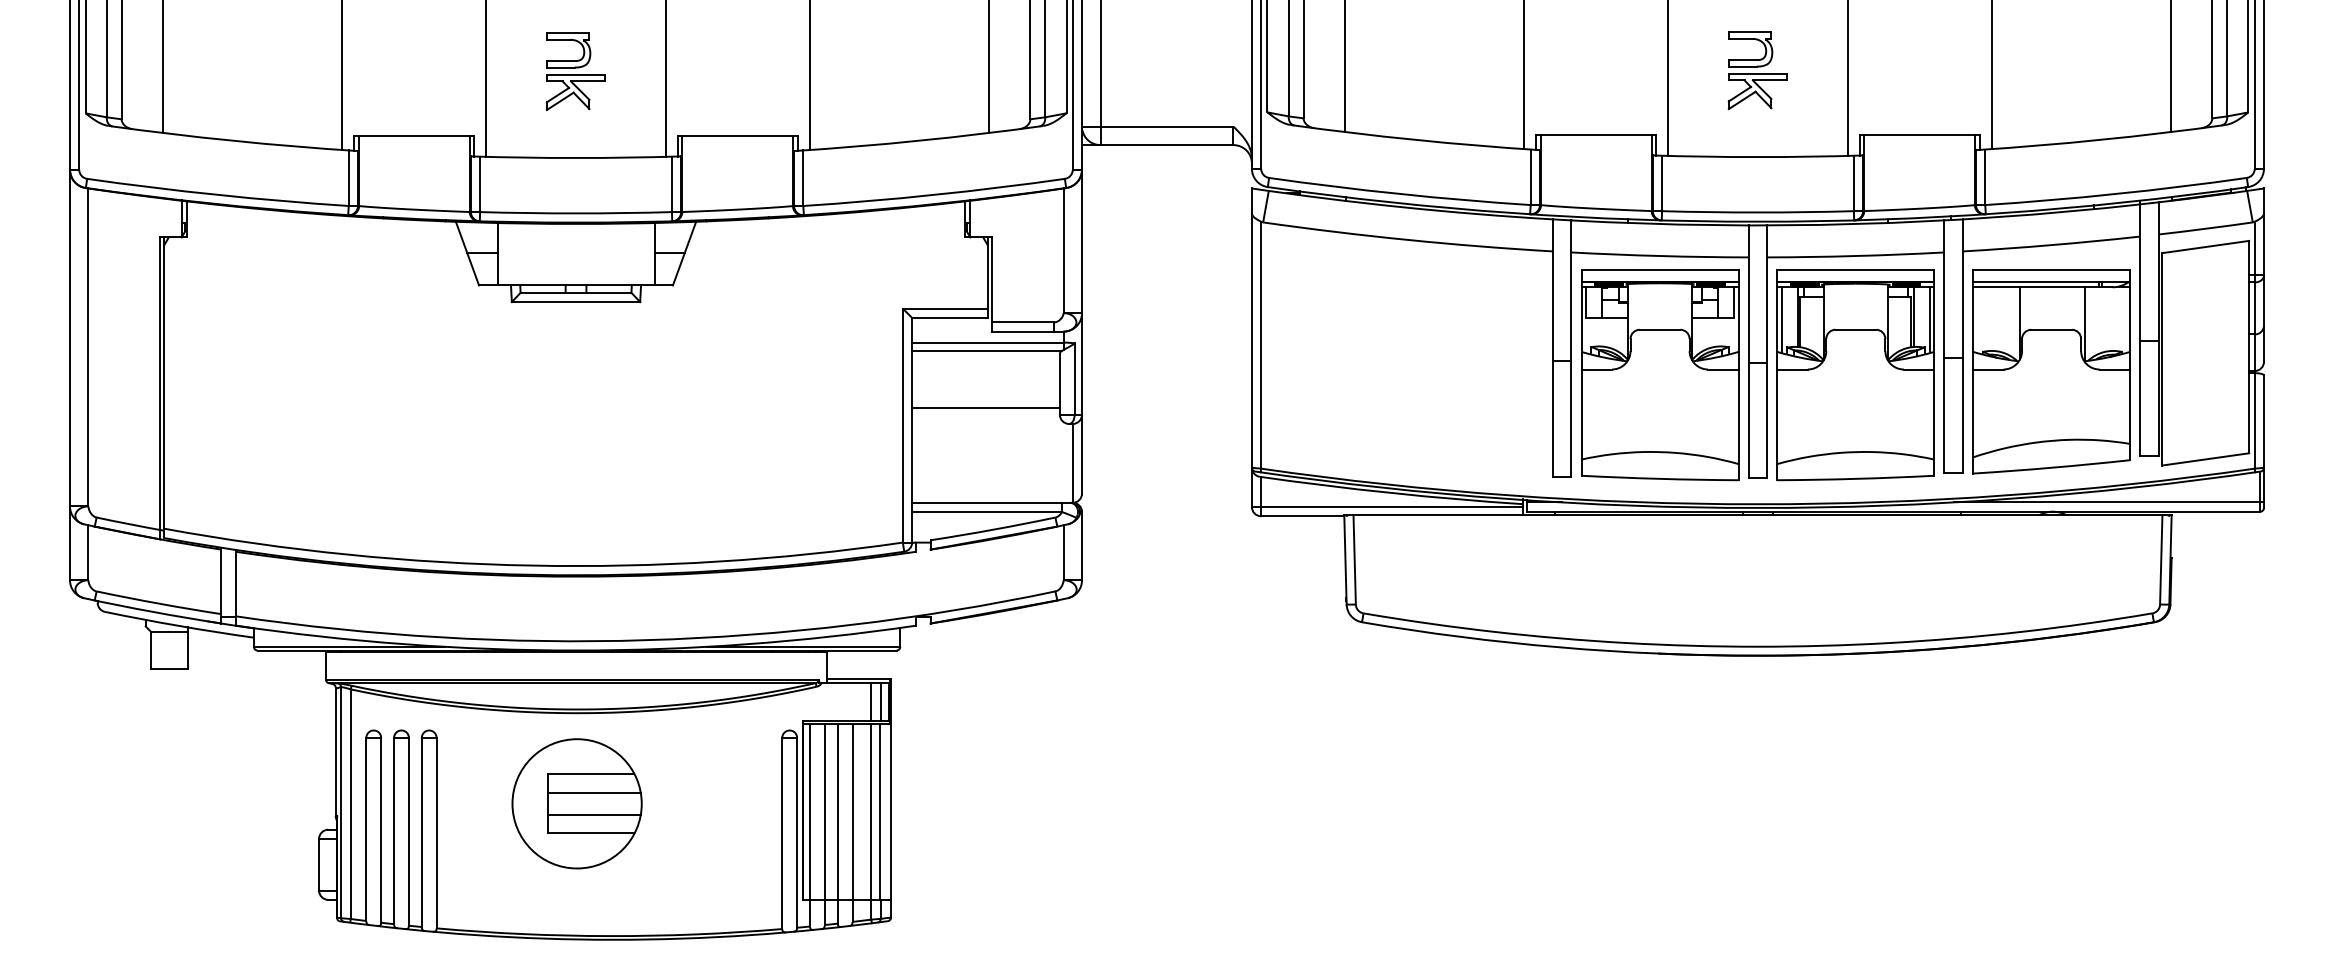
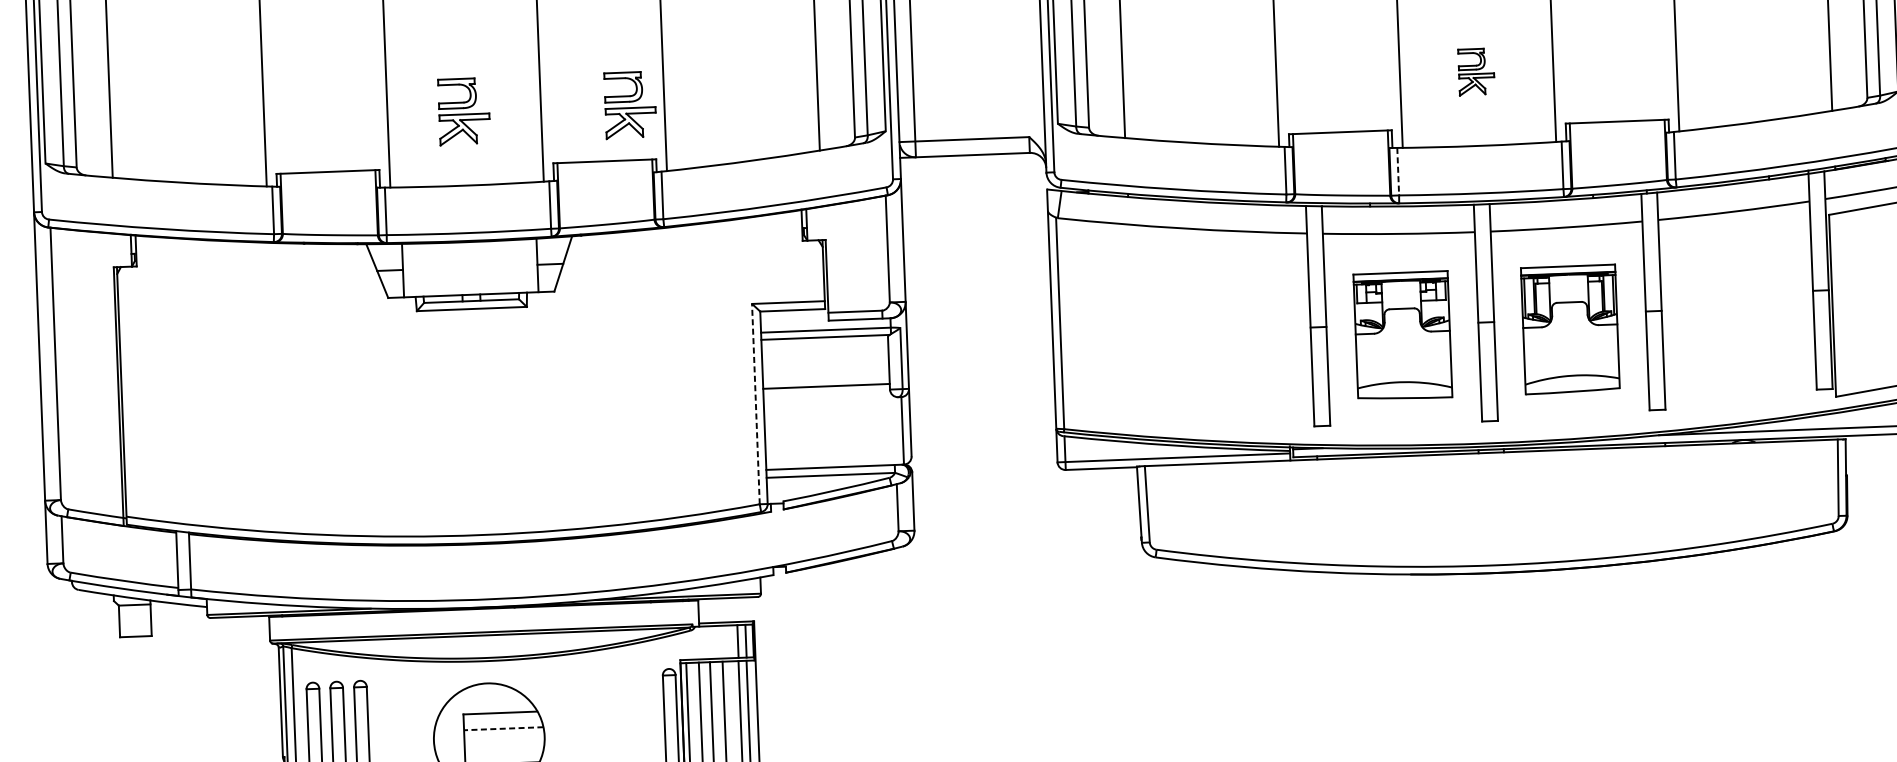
part: (1757, 70) -> (1476, 71), size x0.7
part: (769, 71) -> (630, 105), added
line: (1662, 183) -> (1398, 171), solid -> dashed
part: (2051, 371) -> (1737, 319), removed
part: (1660, 375) -> (1403, 336), size x0.7
part: (1855, 375) -> (1570, 329), size x0.7
line: (902, 425) -> (755, 404), solid -> dashed
line: (593, 792) -> (502, 728), solid -> dashed
line: (594, 814) -> (504, 747), removed

